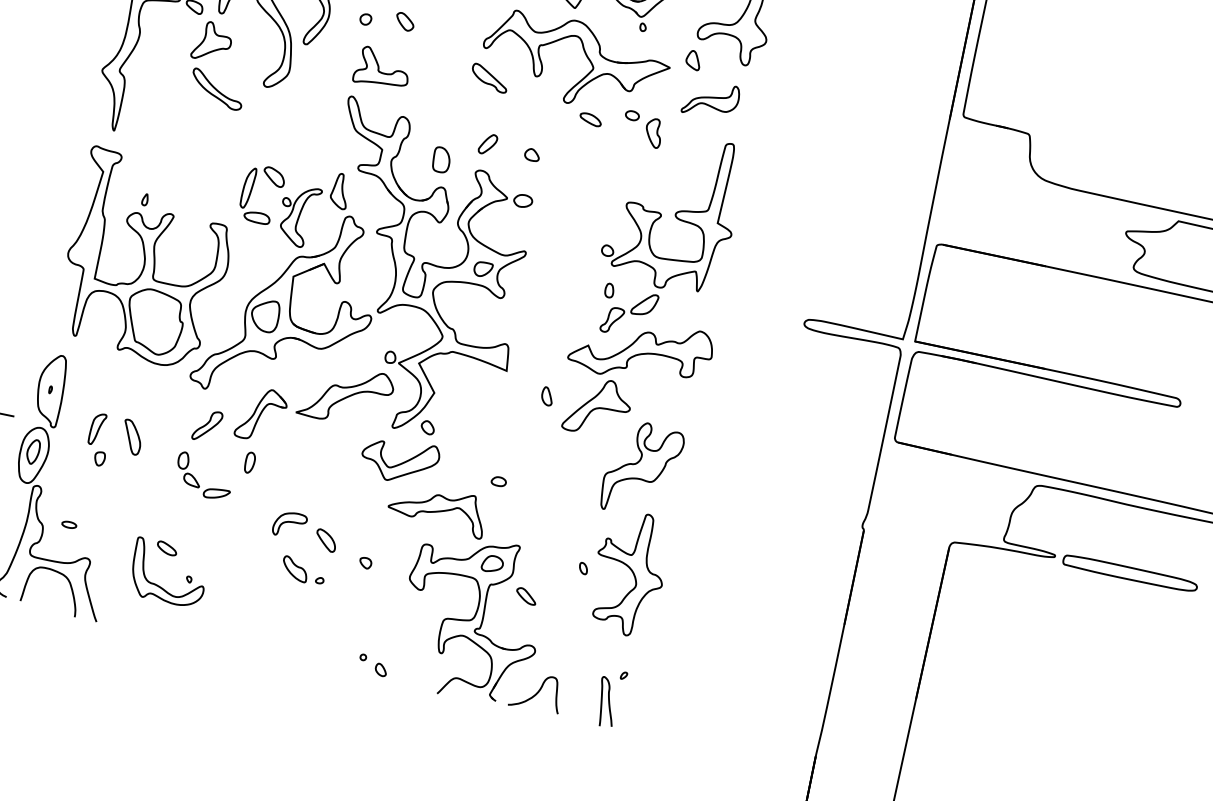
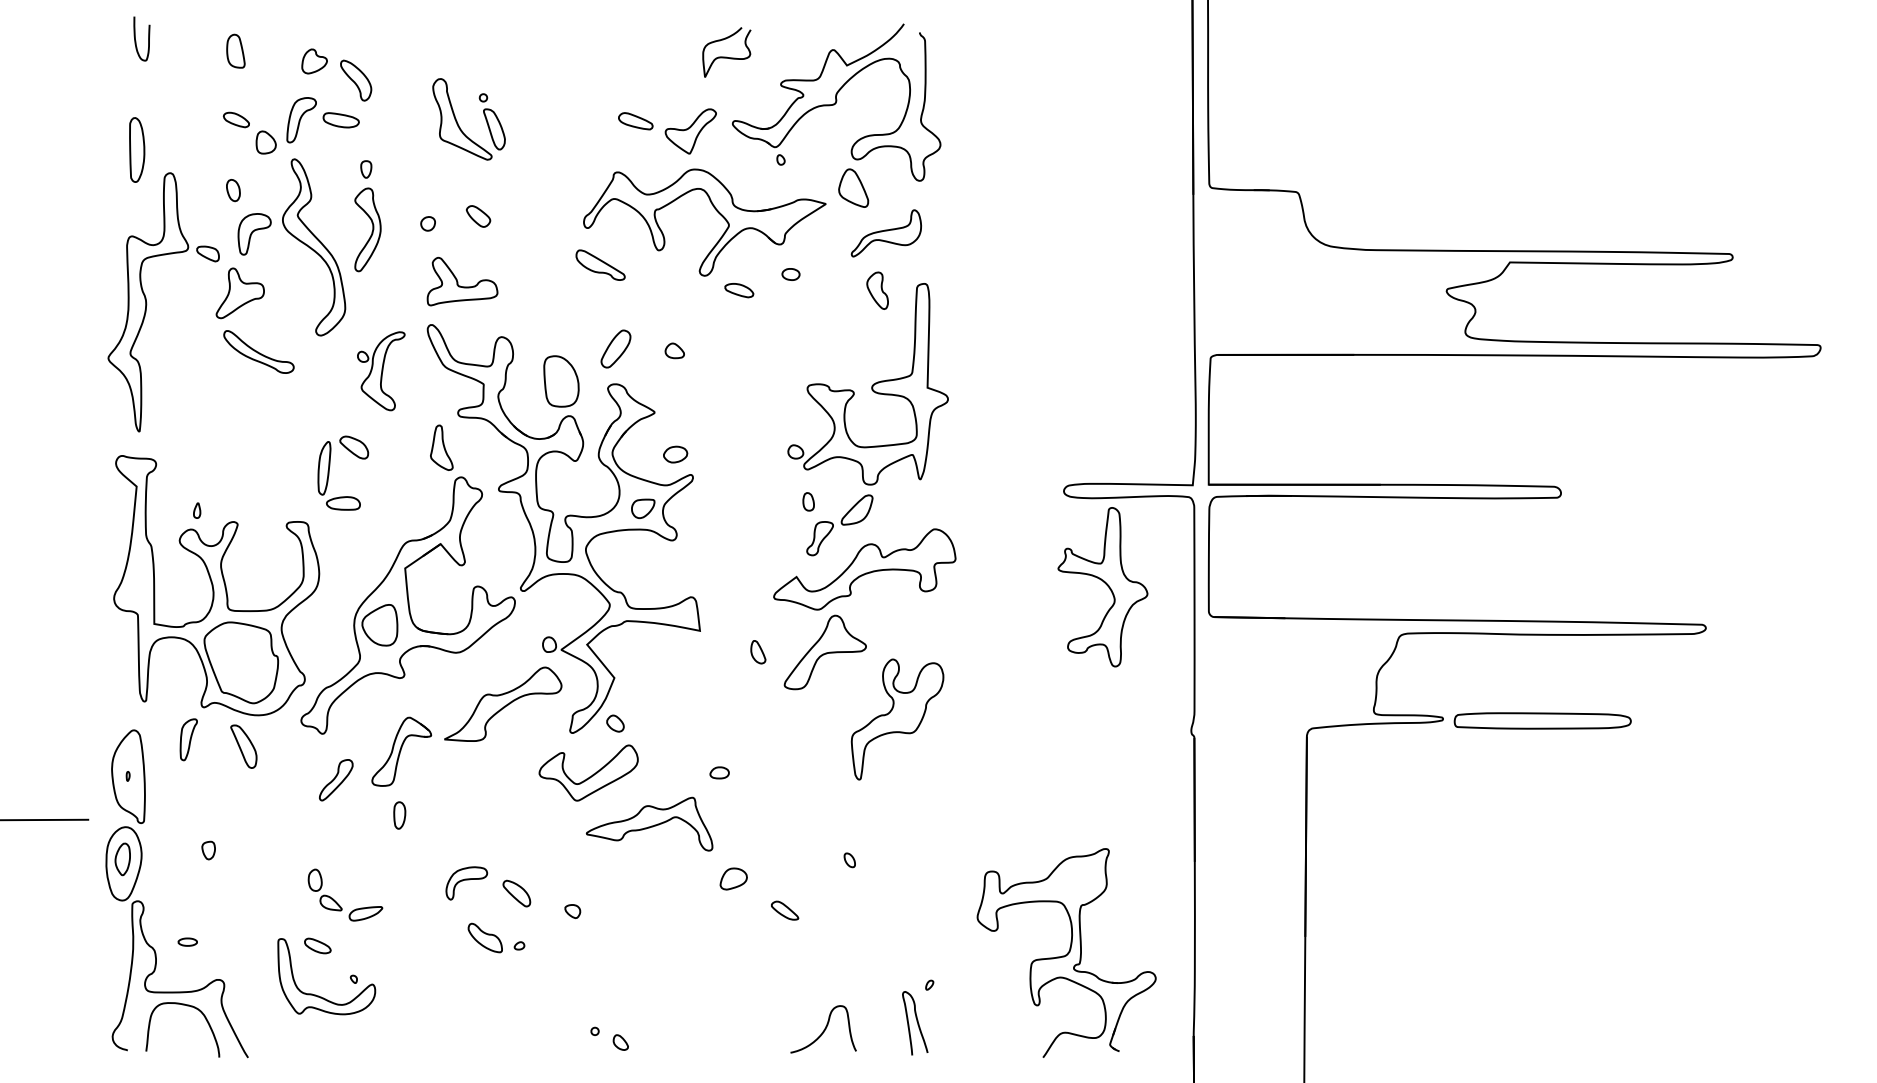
part: (693, 59) -> (853, 187), size x1.6
part: (653, 132) -> (877, 290), moved
part: (487, 144) -> (615, 349), size x1.4
part: (441, 160) -> (561, 381), size x1.6
part: (523, 200) -> (675, 454), moved
part: (298, 216) -> (381, 371), moved
part: (97, 429) -> (188, 739), moved
part: (131, 437) -> (243, 746), moved
part: (196, 480) -> (337, 902), moved
part: (628, 573) -> (1102, 587), moved
part: (471, 617) -> (1066, 952), moved

